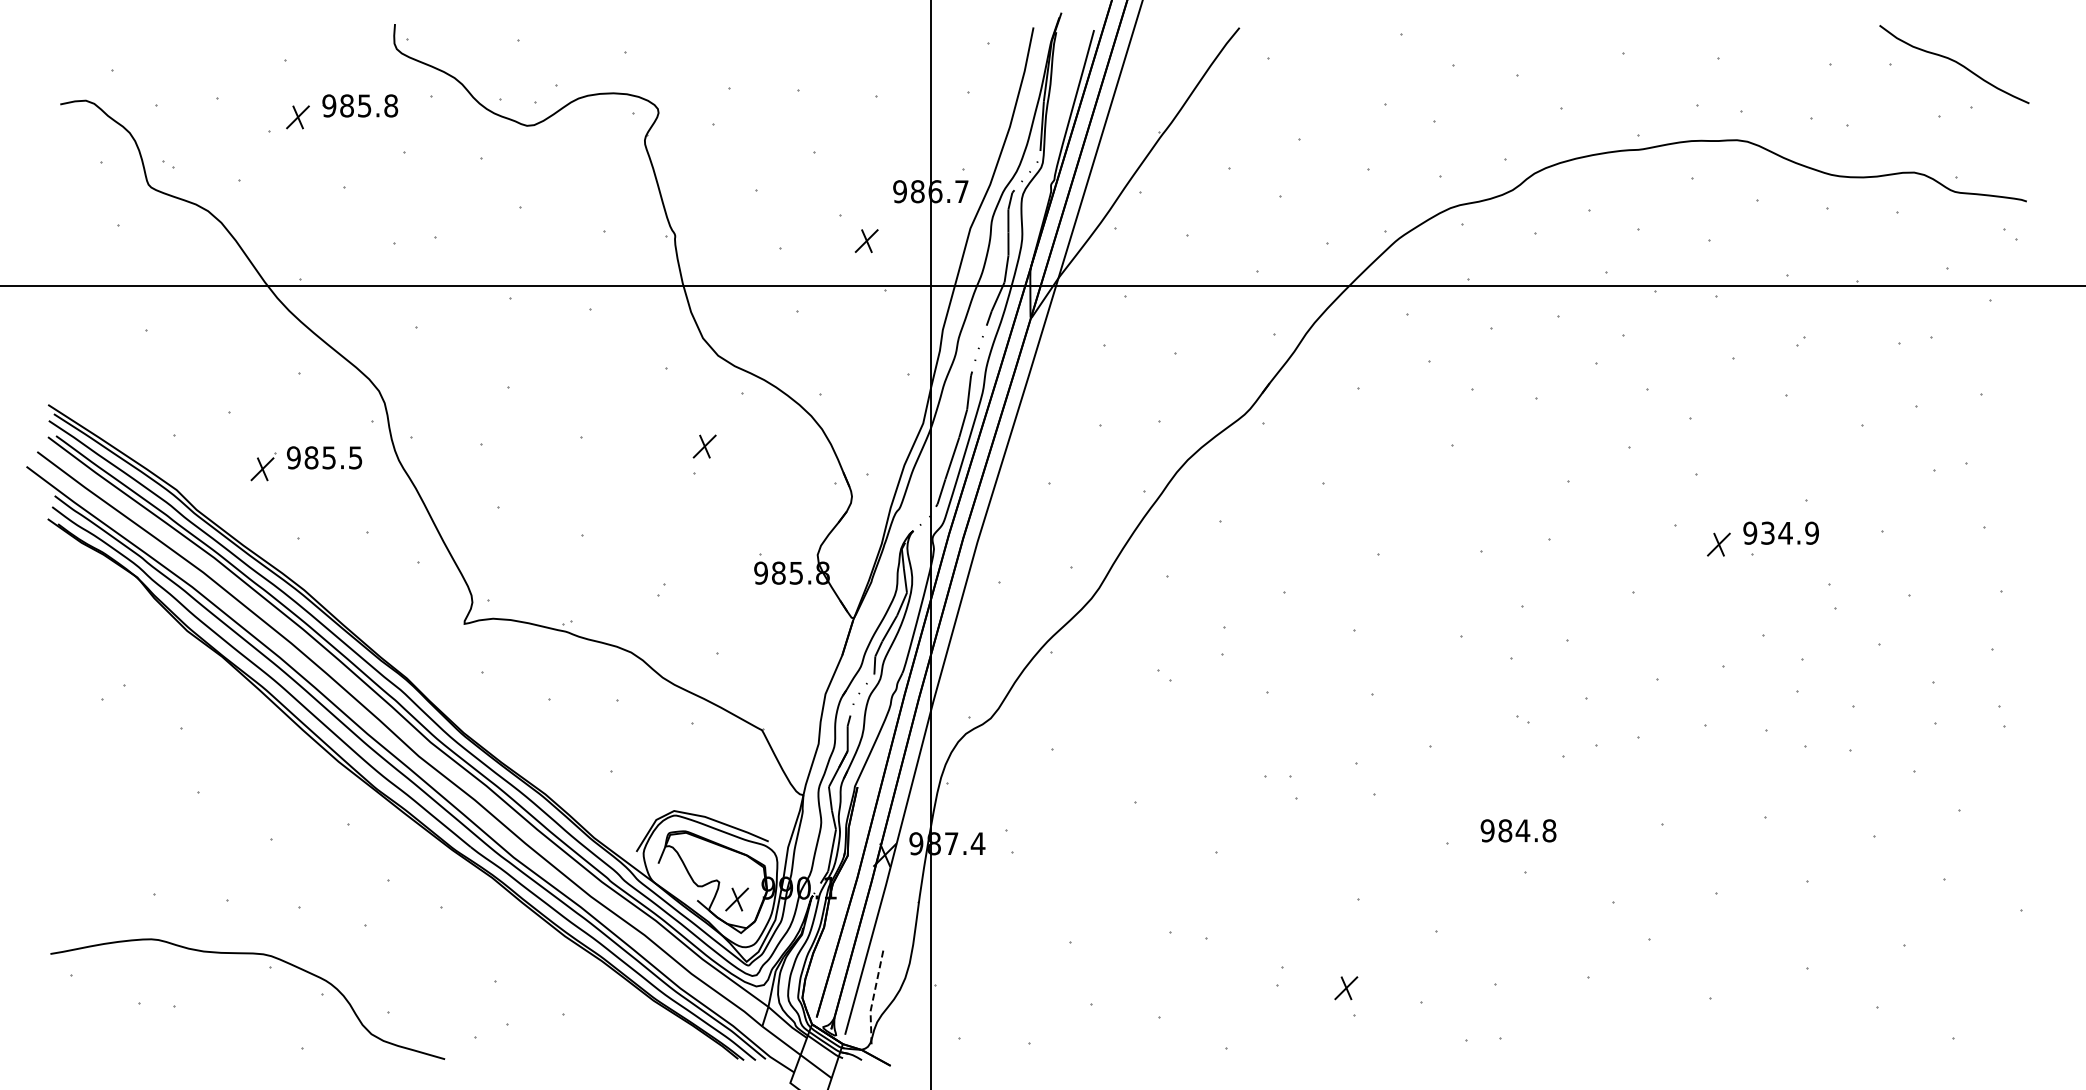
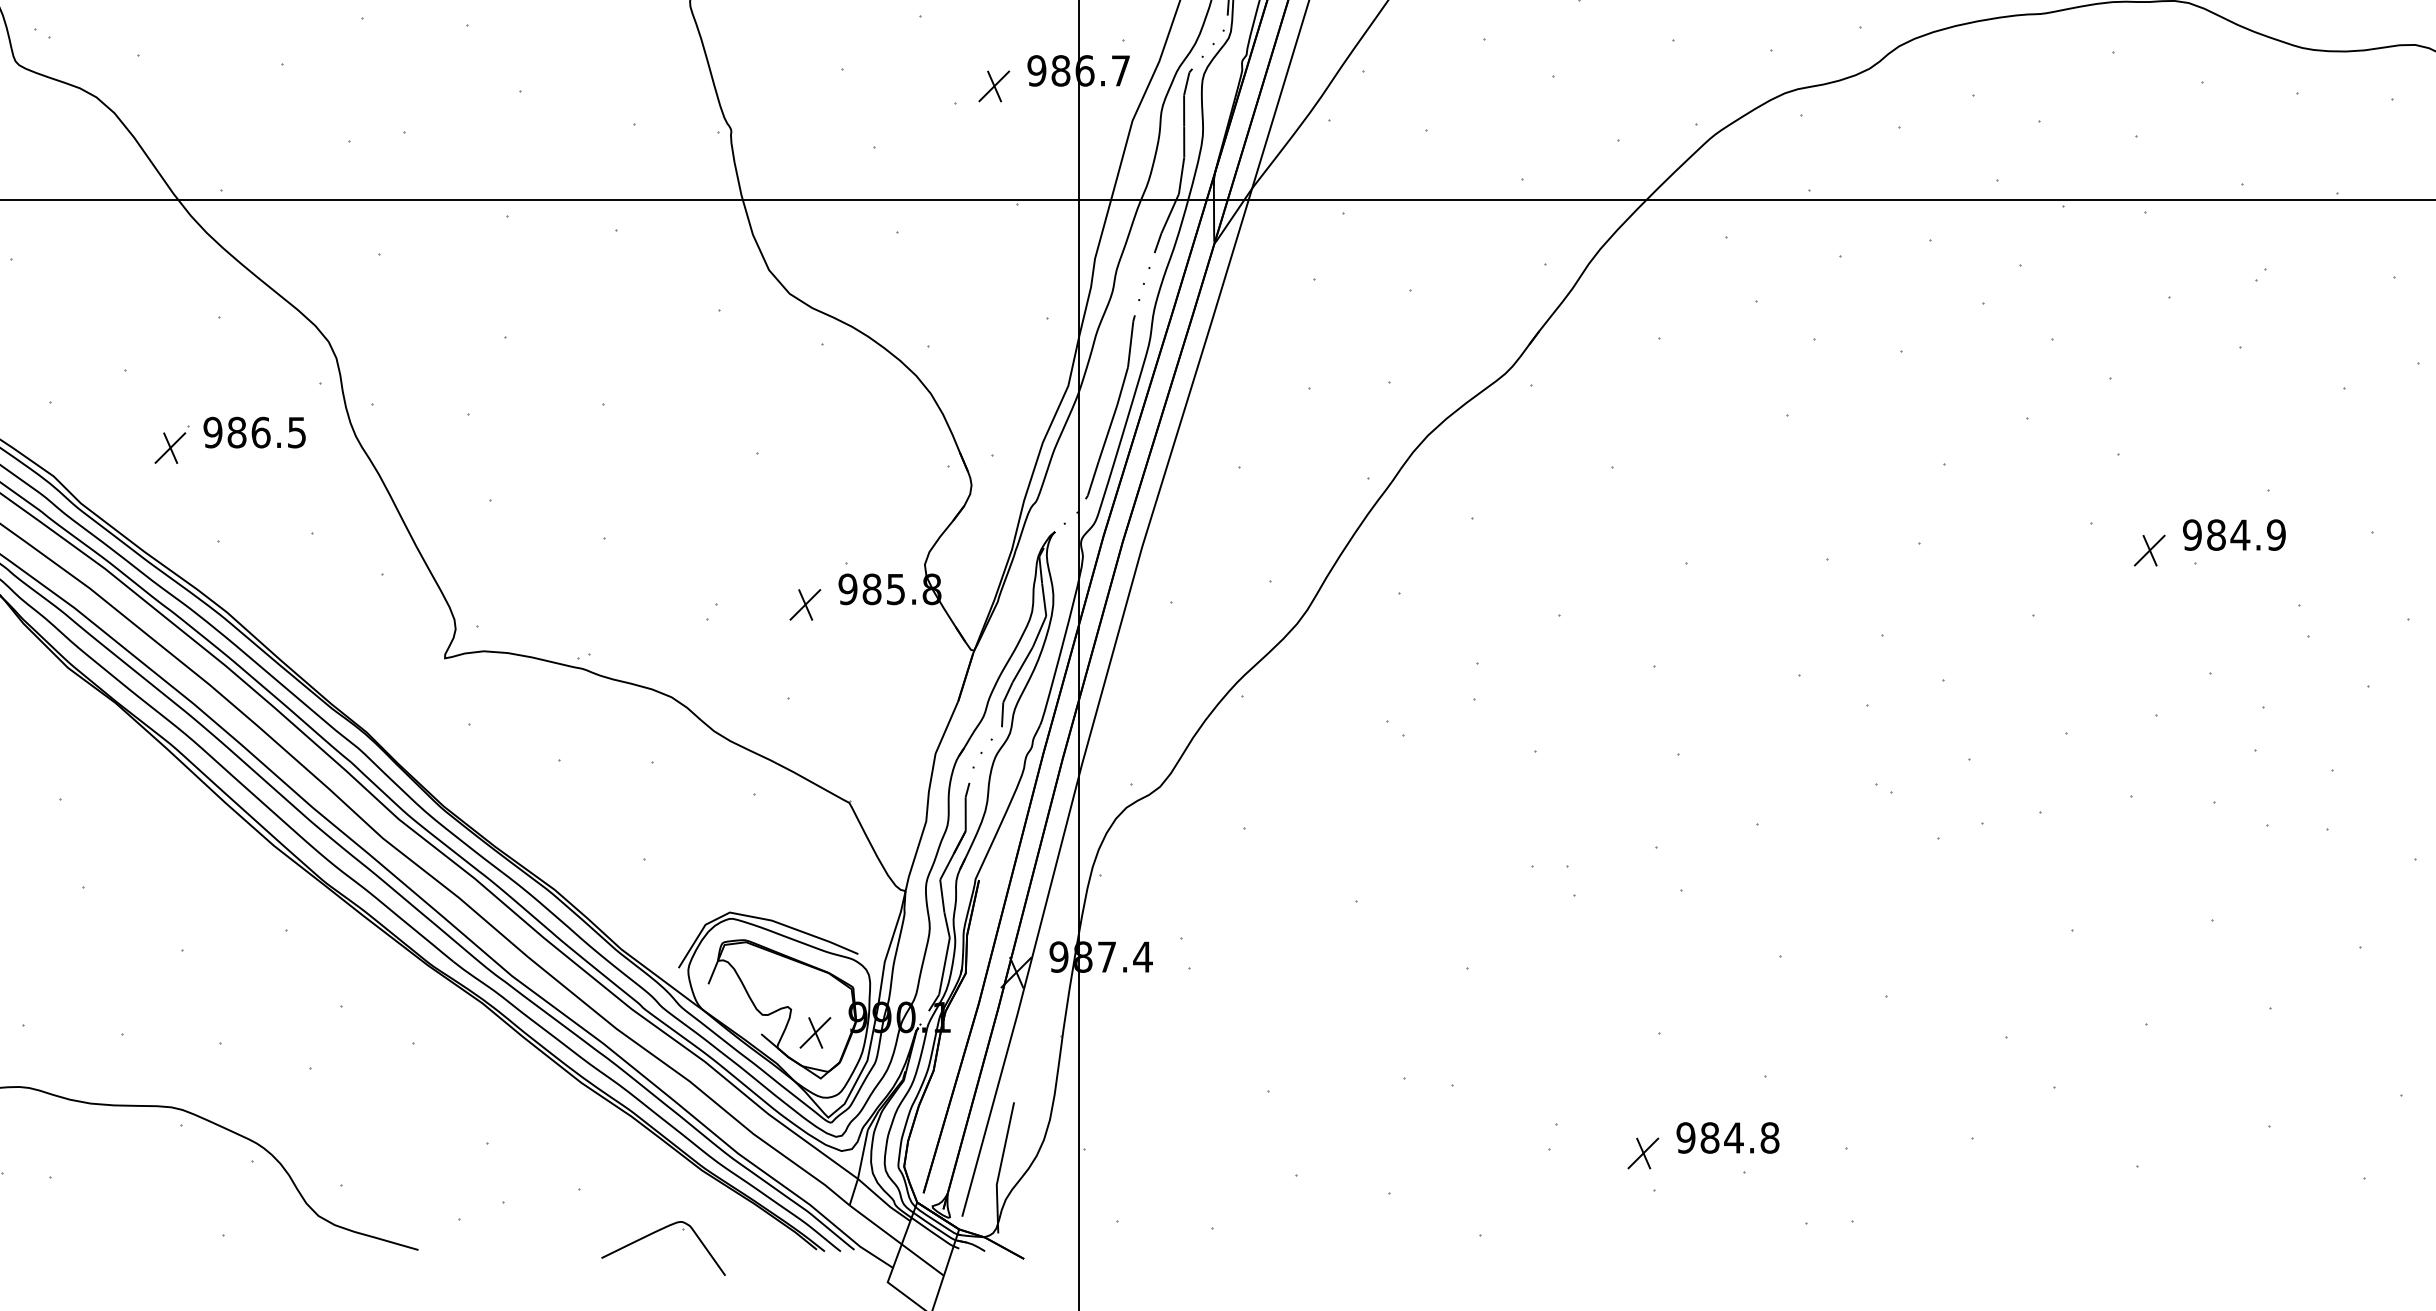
part: (866, 240) -> (993, 85), moved
part: (704, 446) -> (805, 604), moved
text: (329, 457) -> (261, 432), 985.5 -> 986.5
text: (1767, 532) -> (2215, 534), 934.9 -> 984.9
text: (1518, 830) -> (1727, 1137), moved
line: (873, 998) -> (1000, 1167), dashed -> solid
part: (620, 1046) -> (656, 1232), added

